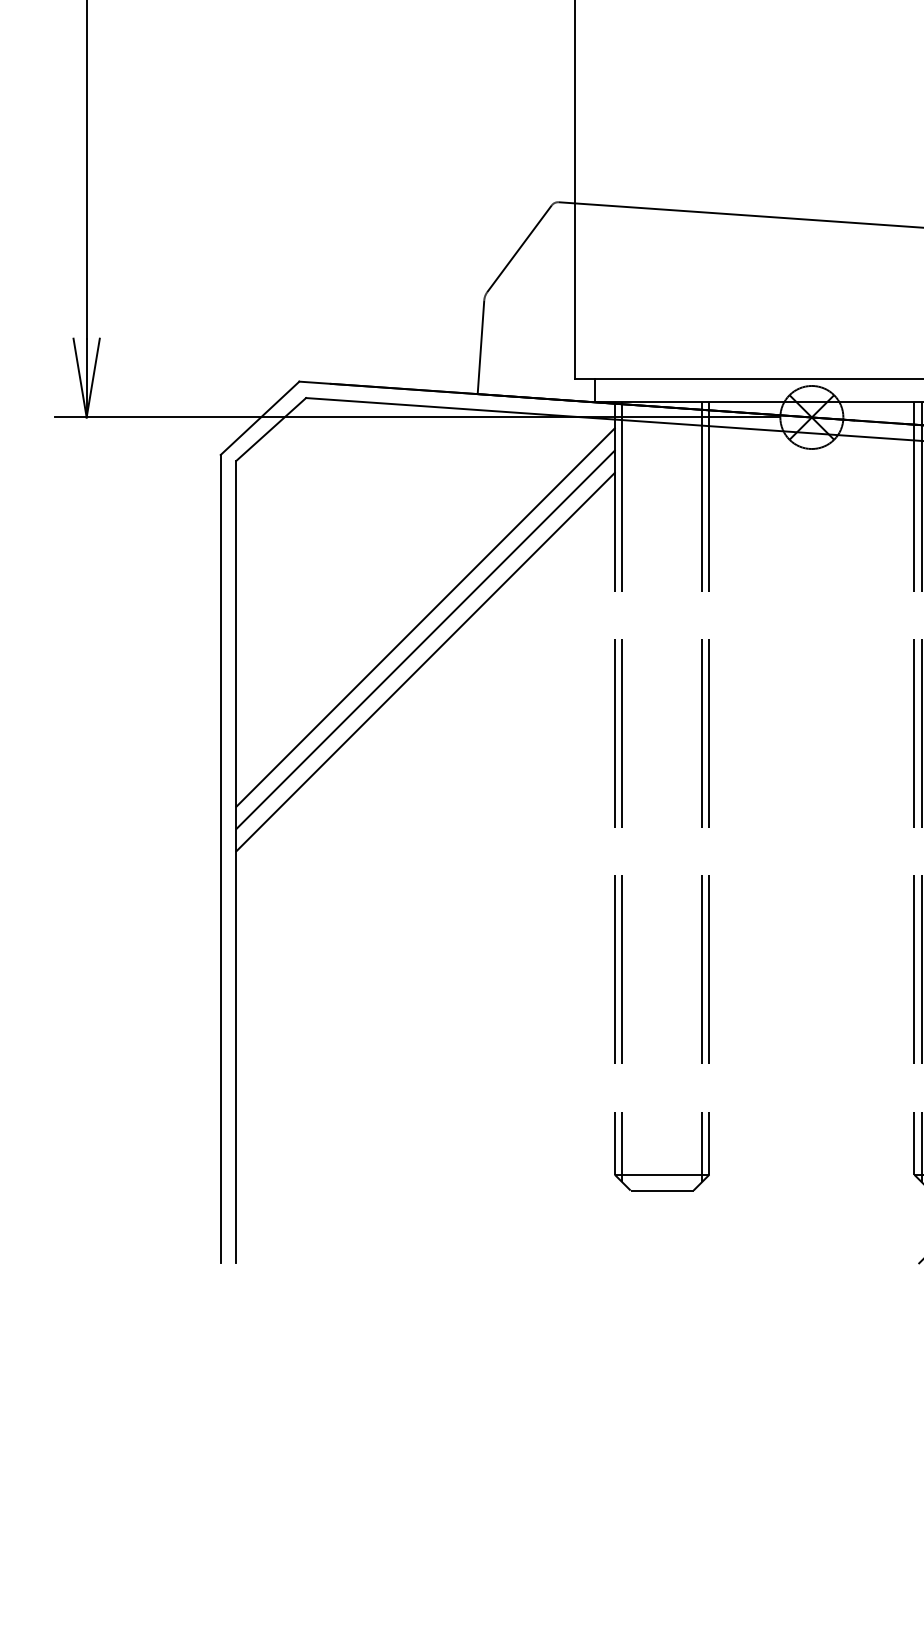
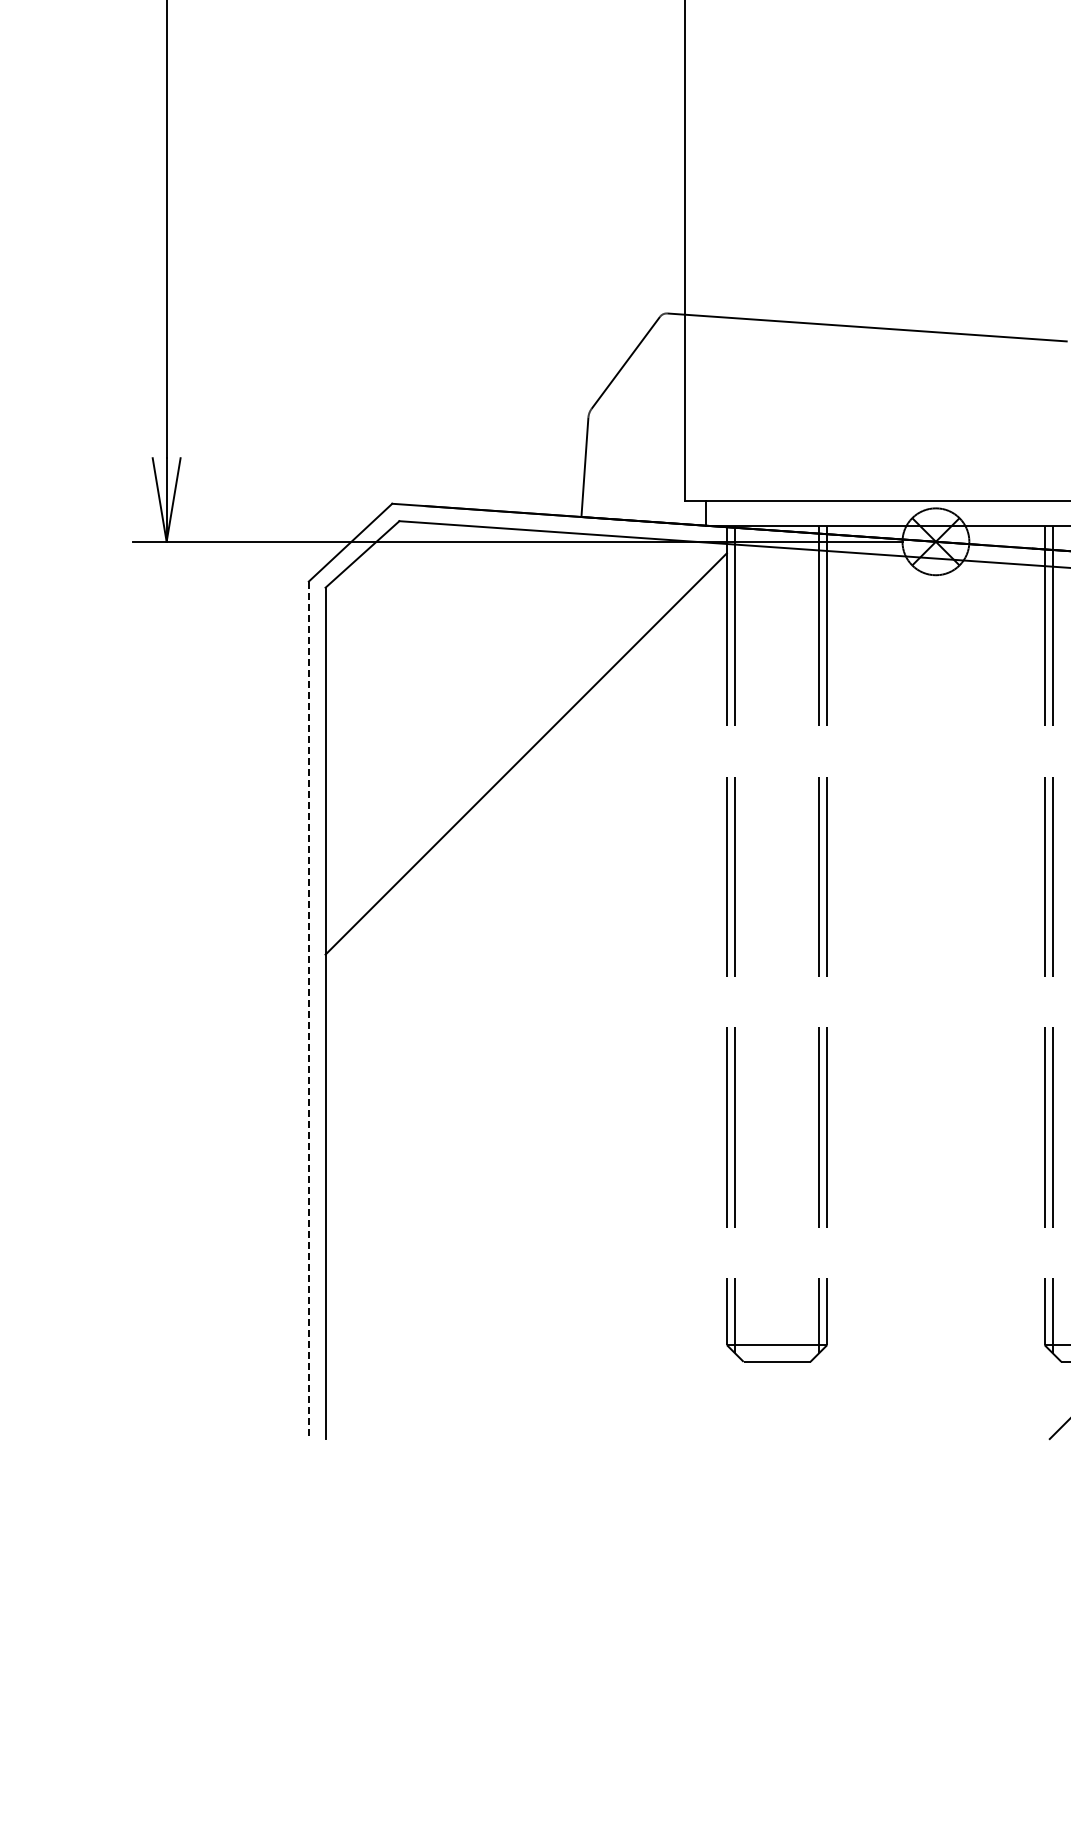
line: (424, 639) -> (525, 777), removed
line: (424, 661) -> (525, 800), removed
line: (220, 859) -> (308, 1010), solid -> dashed

